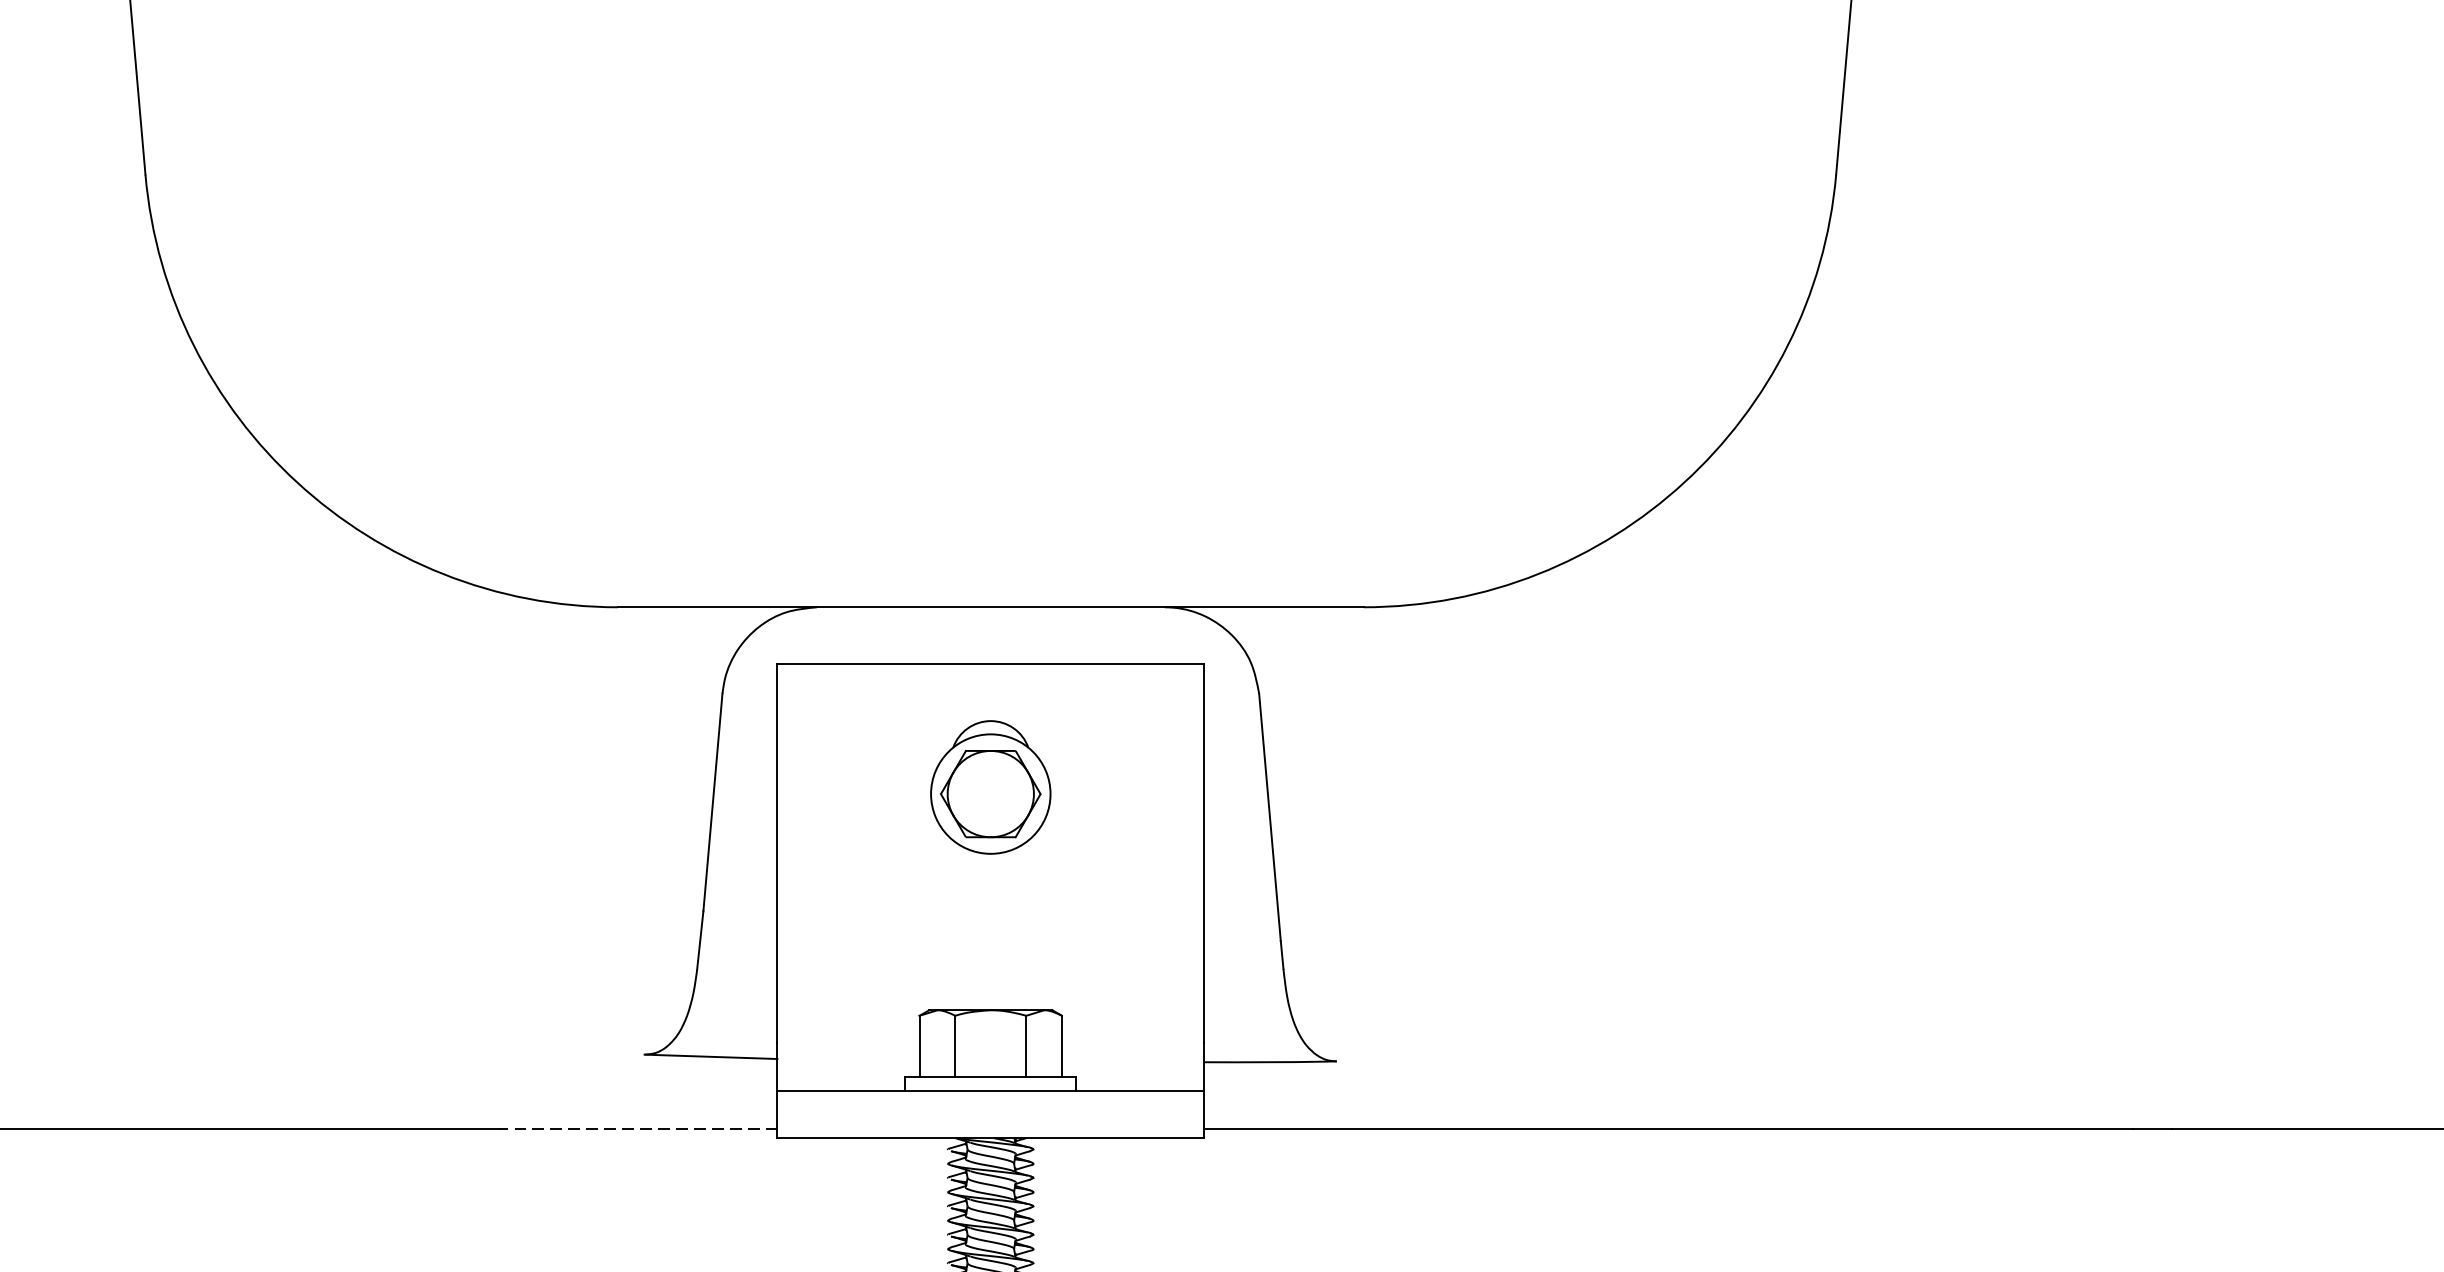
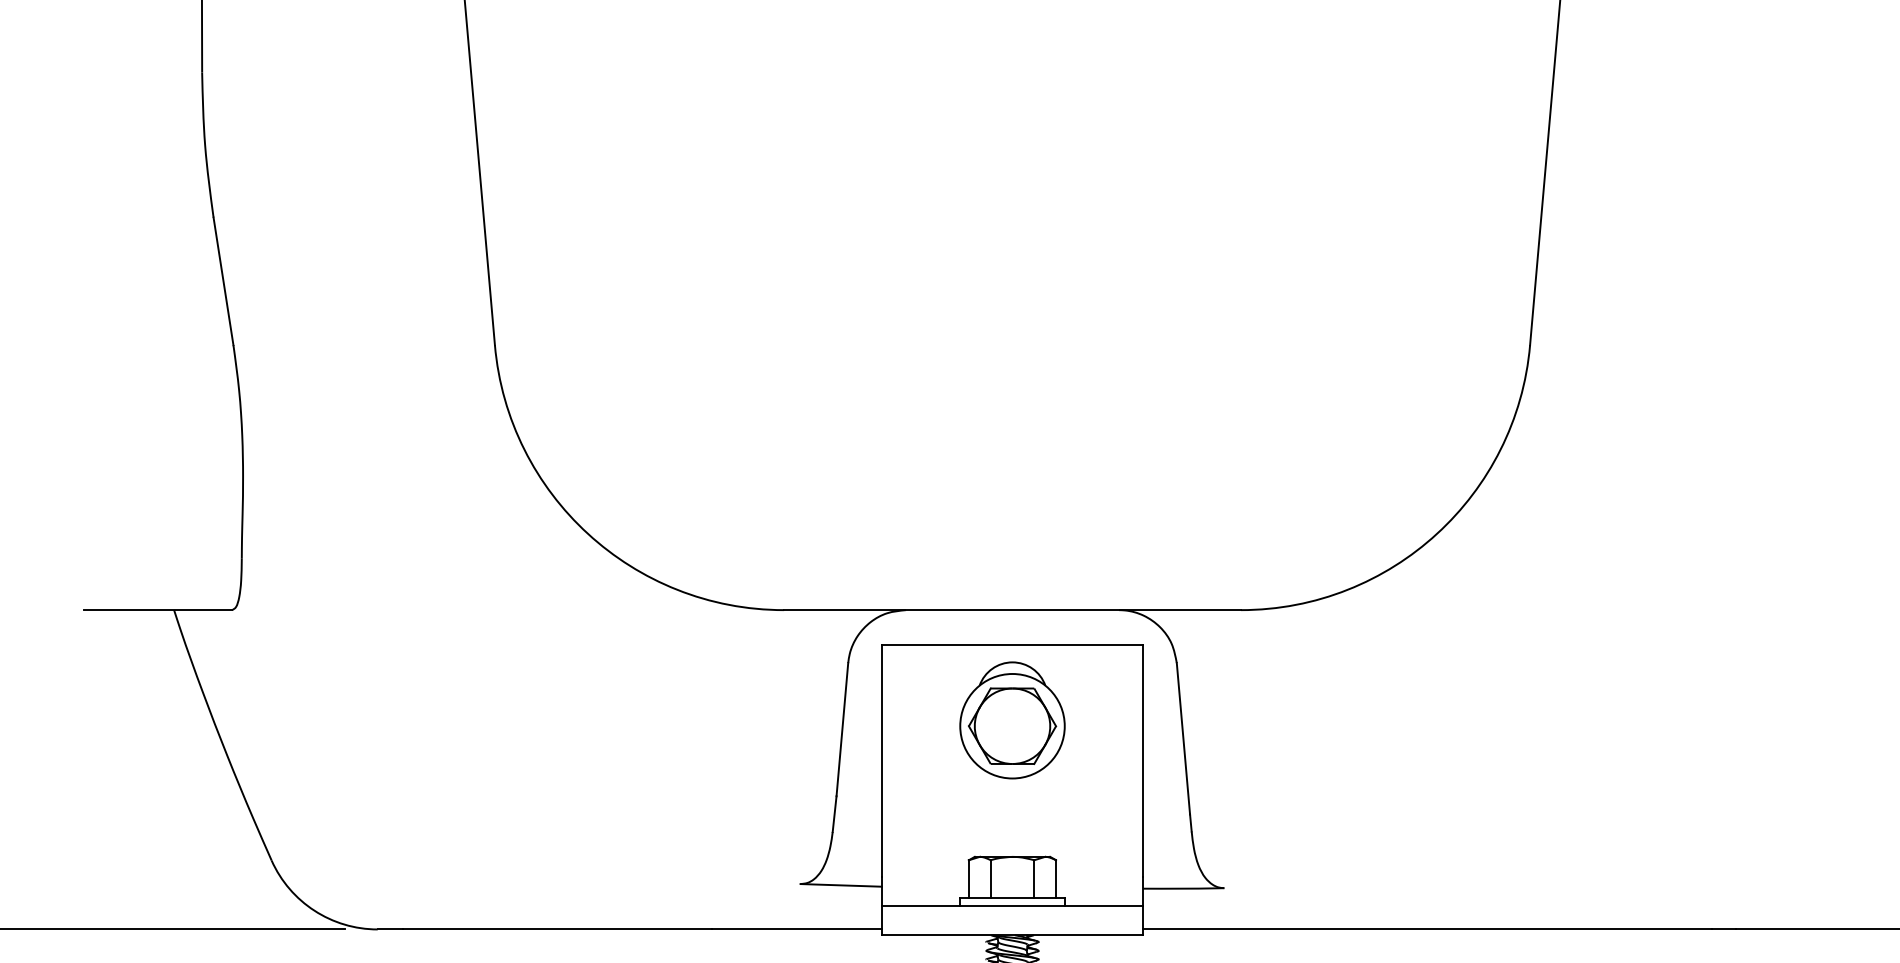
part: (990, 787) -> (1012, 720), size x1.43
line: (637, 1128) -> (796, 929), dashed -> solid

